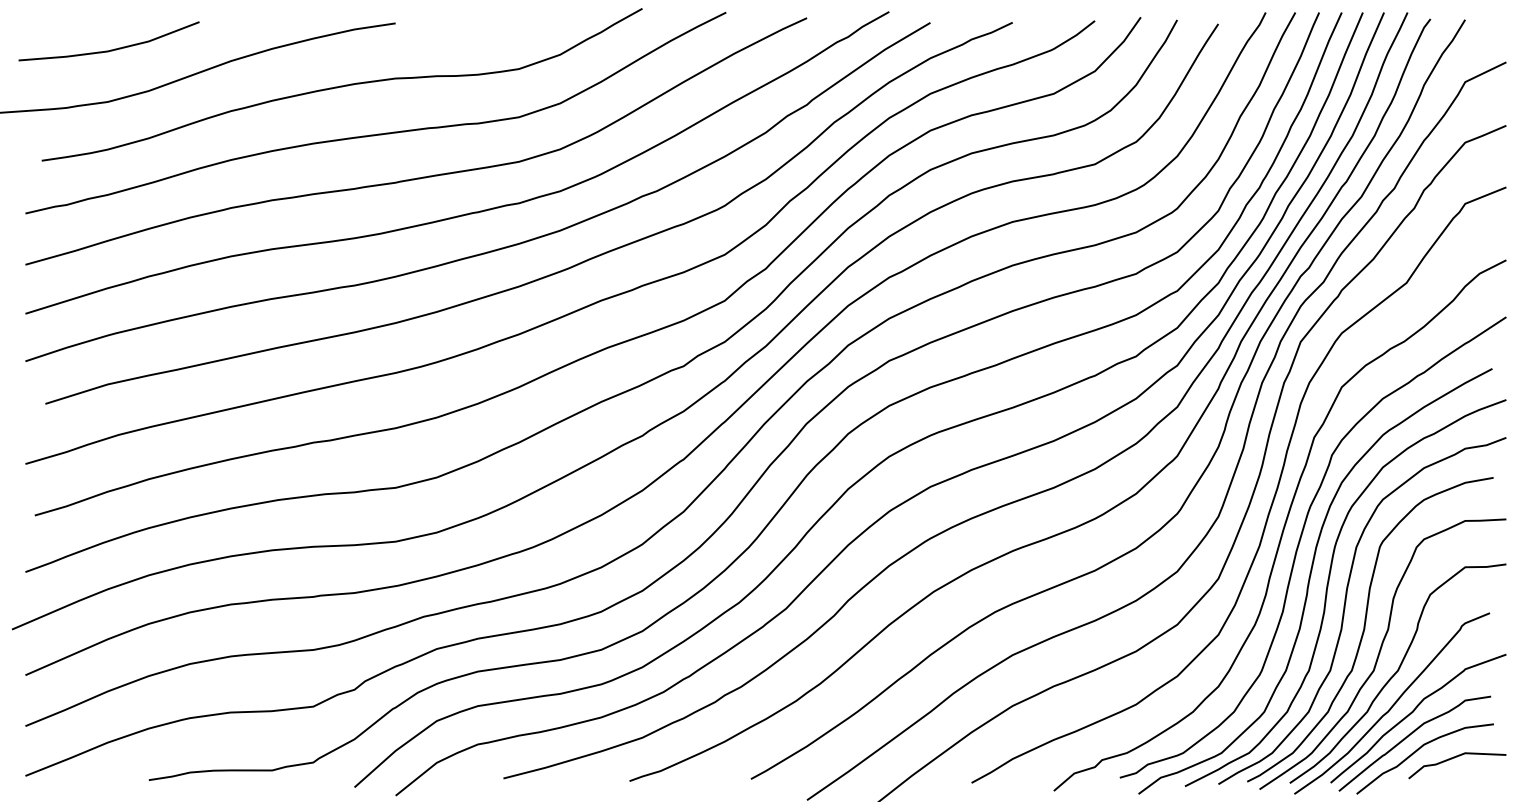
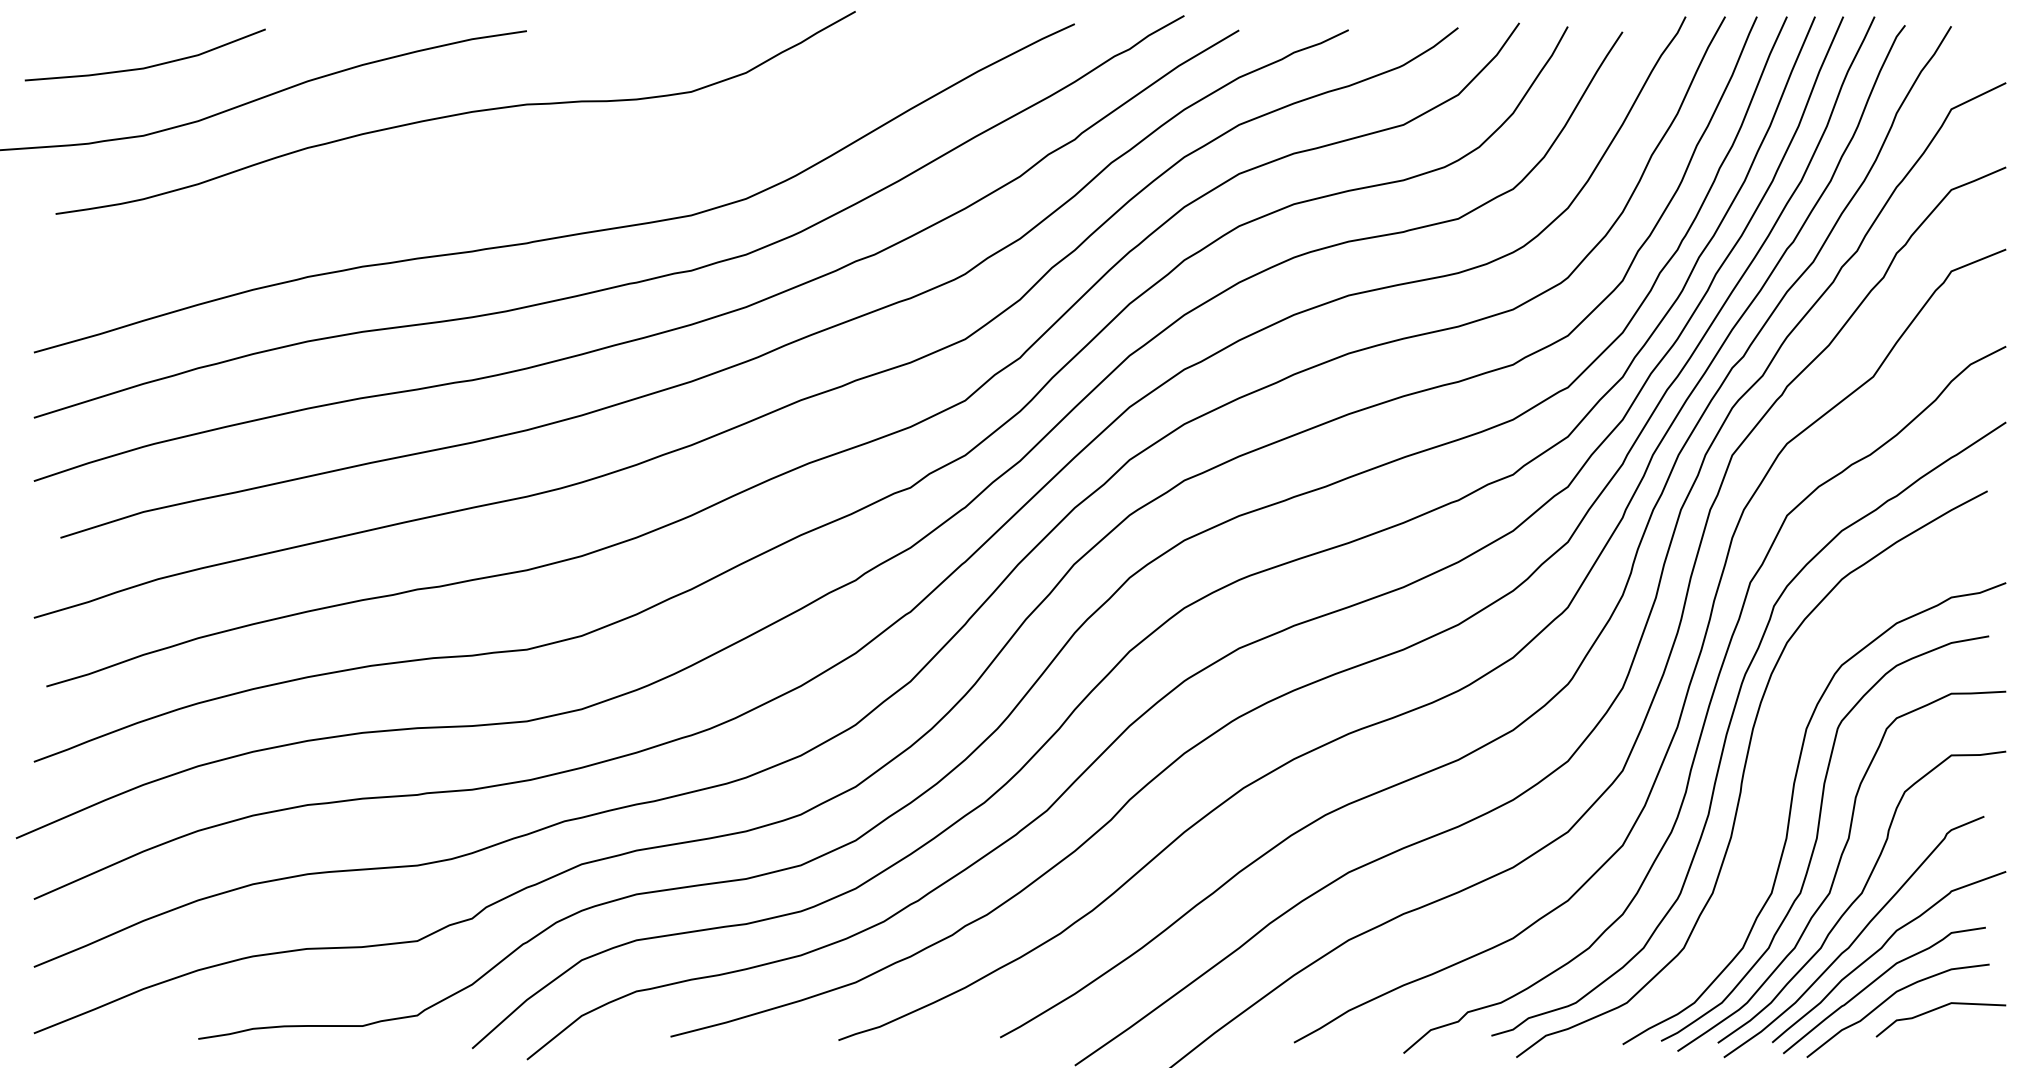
curve: (377, 133) -> (502, 177), removed
curve: (1328, 587) -> (1769, 782), removed

